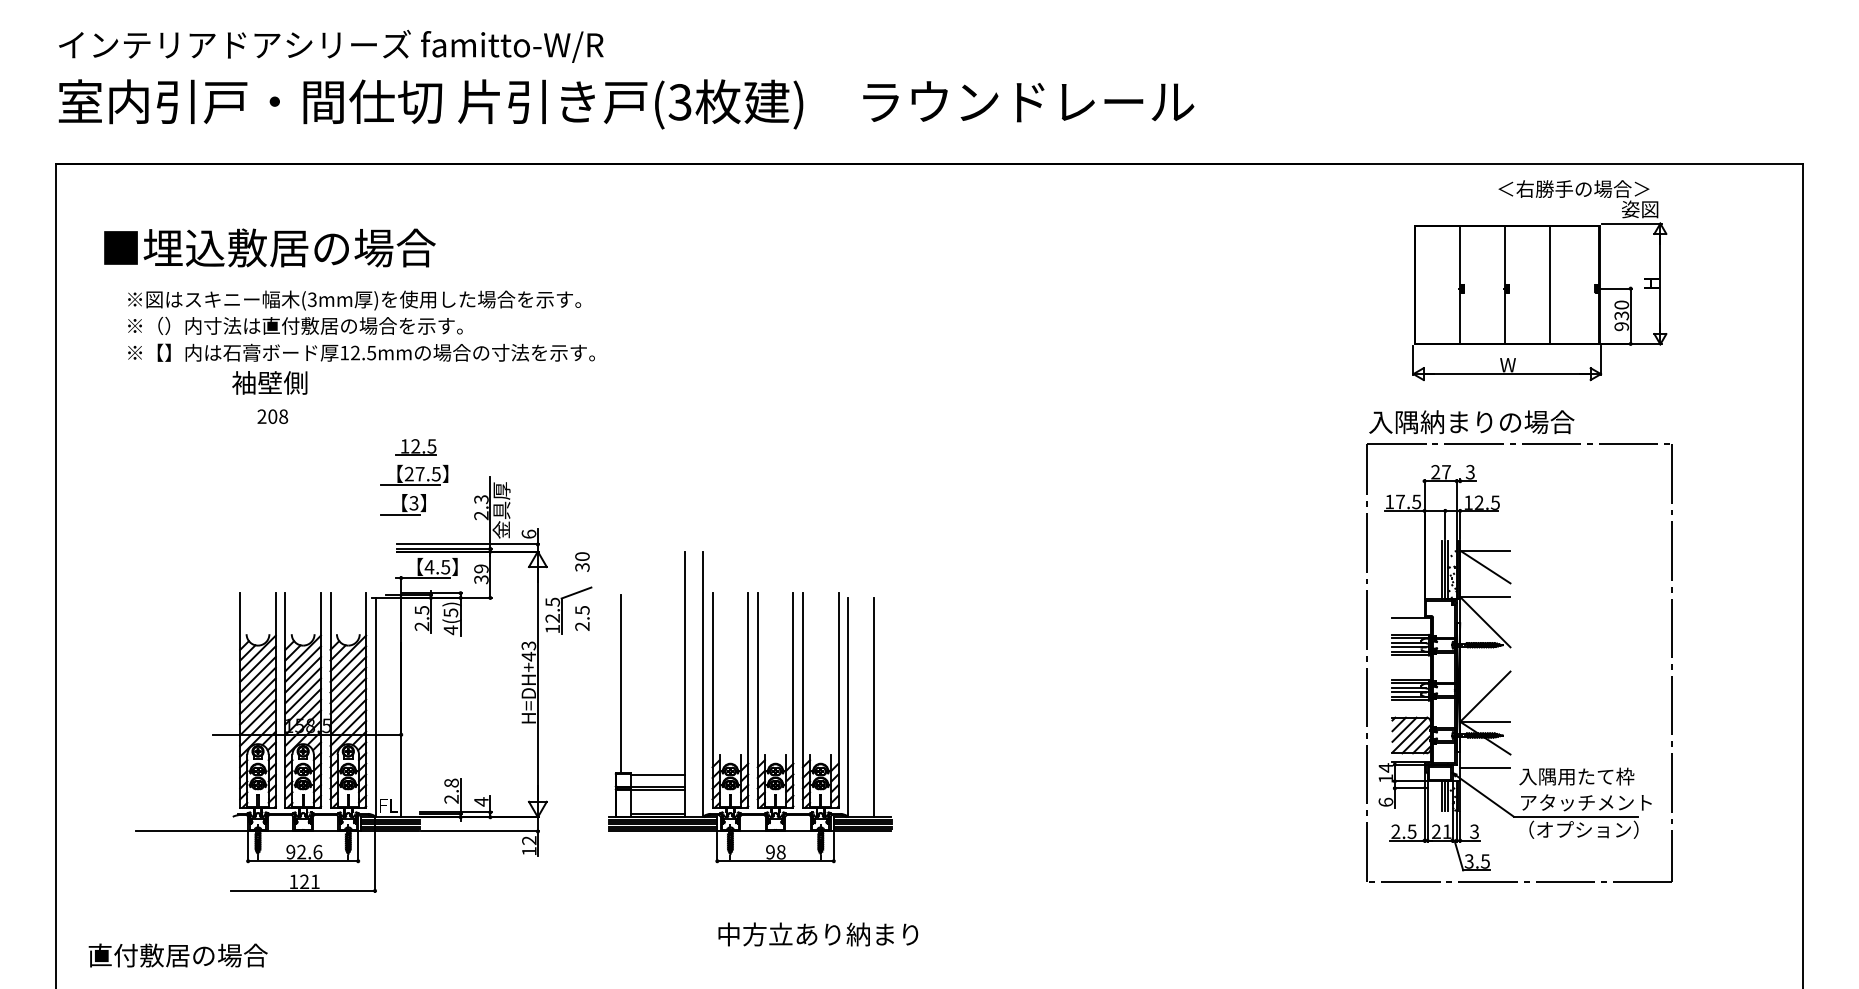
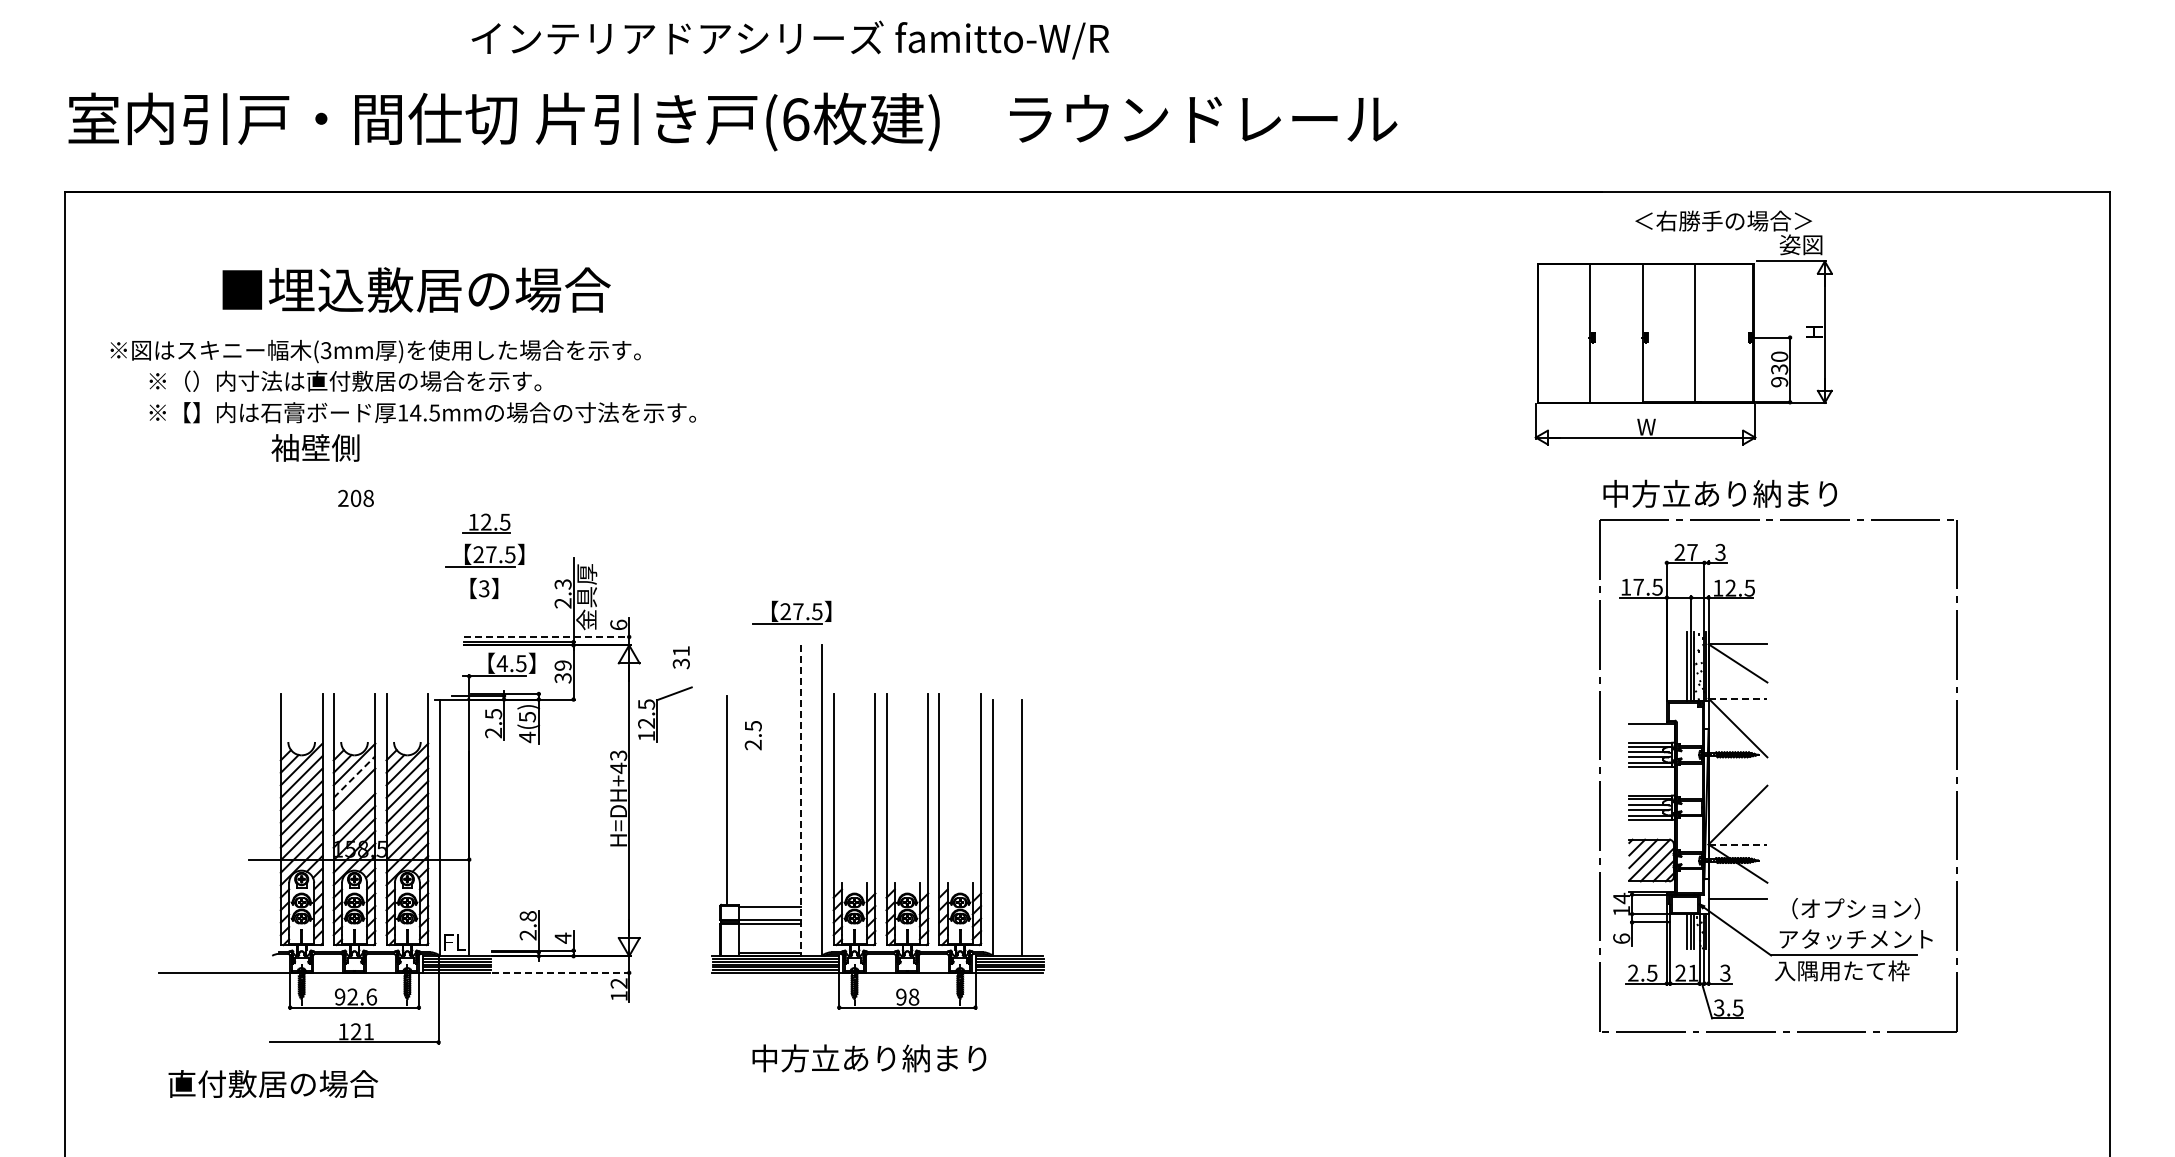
text: (331, 45) -> (790, 39), moved
text: (679, 102) -> (795, 119), (3 -> (6
text: (269, 247) -> (416, 289), moved
part: (1539, 280) -> (1683, 327), moved
text: (354, 300) -> (375, 351), moved
text: (355, 352) -> (415, 412), 12.5mm -> 14.5mm
text: (272, 415) -> (355, 497), moved
text: (1472, 421) -> (1722, 493), 入隅納まりの場合 -> 中方立あり納まり
line: (400, 515) -> (468, 602), removed
part: (676, 523) -> (791, 612), added
line: (468, 544) -> (548, 636), solid -> dashed
text: (581, 556) -> (680, 651), 30 -> 31
line: (1485, 597) -> (1738, 698), solid -> dashed
text: (581, 618) -> (752, 735), moved
line: (303, 664) -> (354, 777), solid -> dashed
line: (303, 685) -> (354, 801), removed
line: (684, 685) -> (800, 801), solid -> dashed
line: (1485, 721) -> (1738, 844), solid -> dashed
text: (1579, 776) -> (1848, 908), 入隅用たて枠 -> （オプション）
text: (1578, 829) -> (1846, 970), （オプション） -> 入隅用たて枠
line: (480, 831) -> (561, 972), solid -> dashed
text: (818, 934) -> (869, 1058), moved
text: (178, 955) -> (273, 1083), moved

